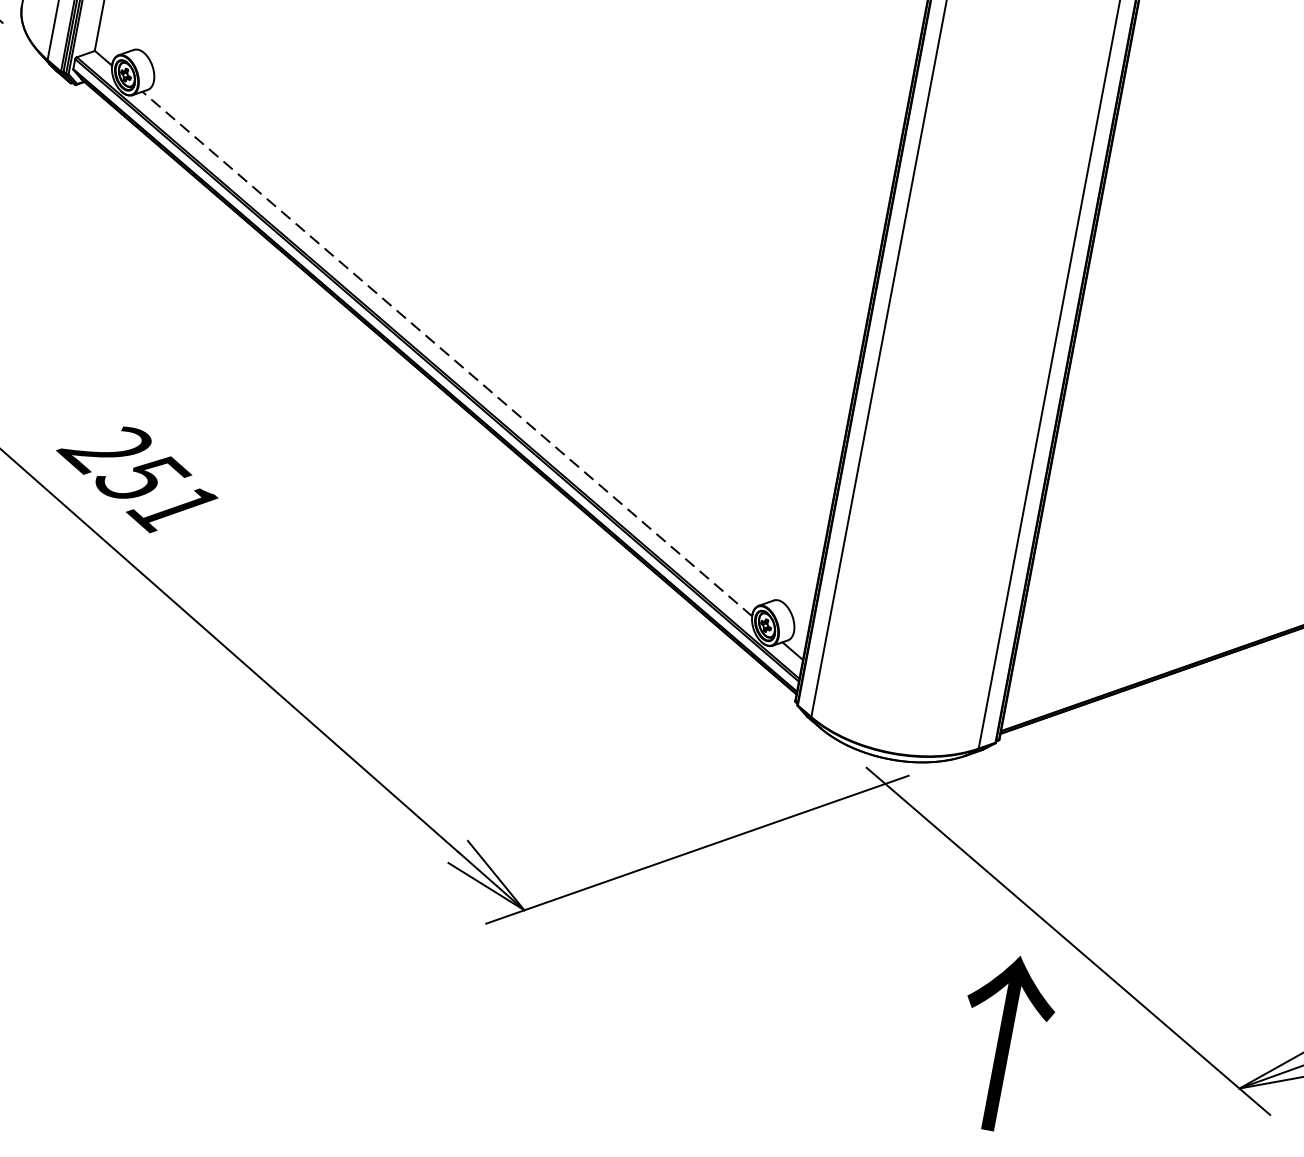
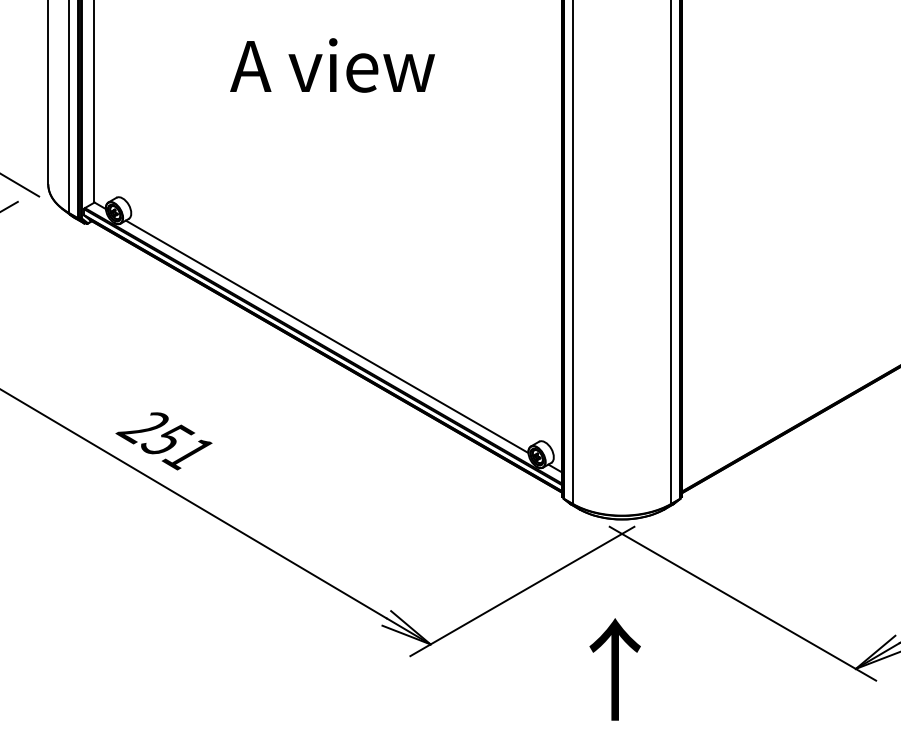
line: (446, 353) -> (326, 336), dashed -> solid
text: (1002, 1043) -> (614, 669), moved

